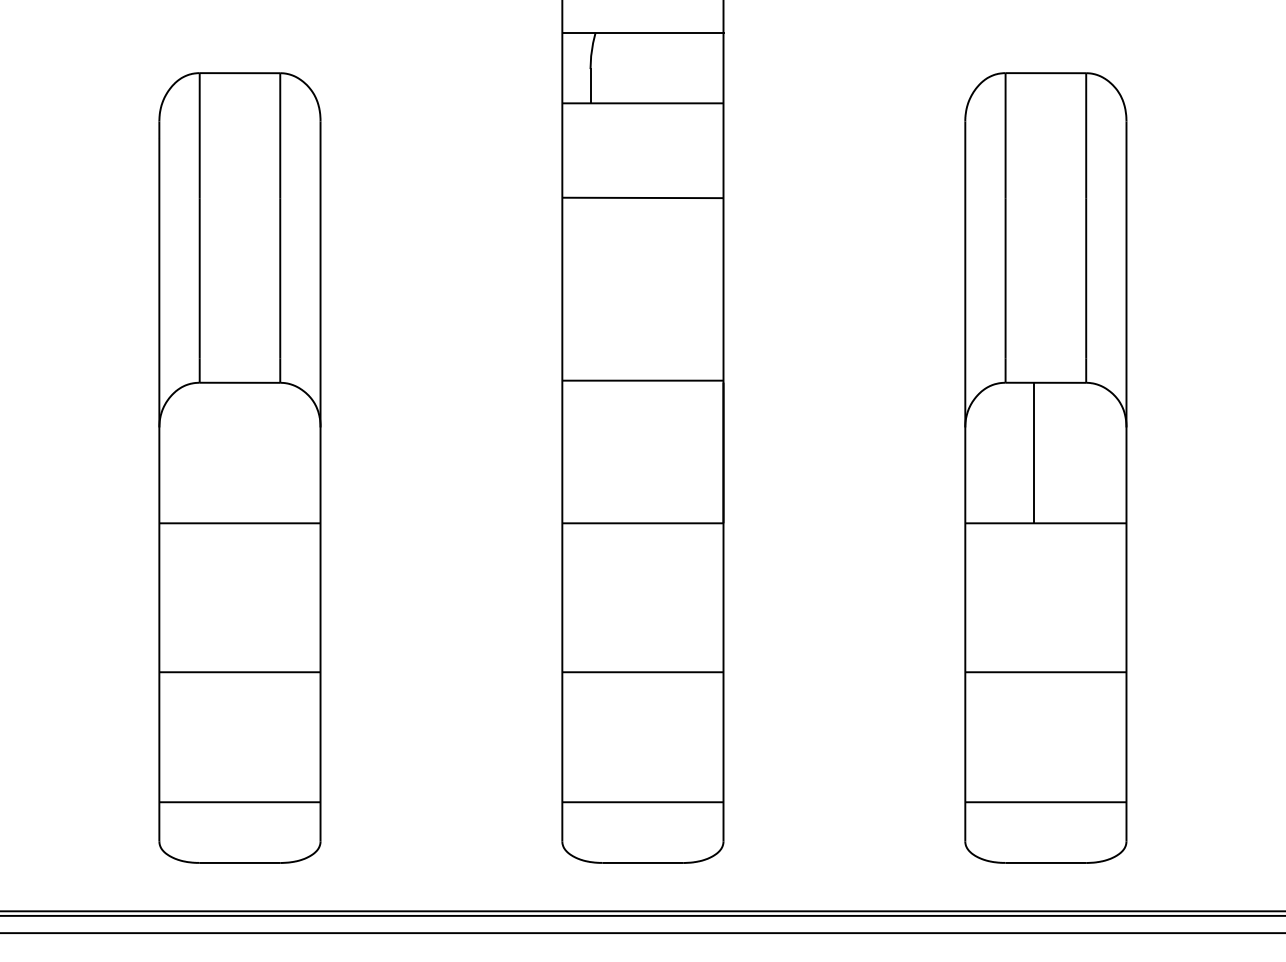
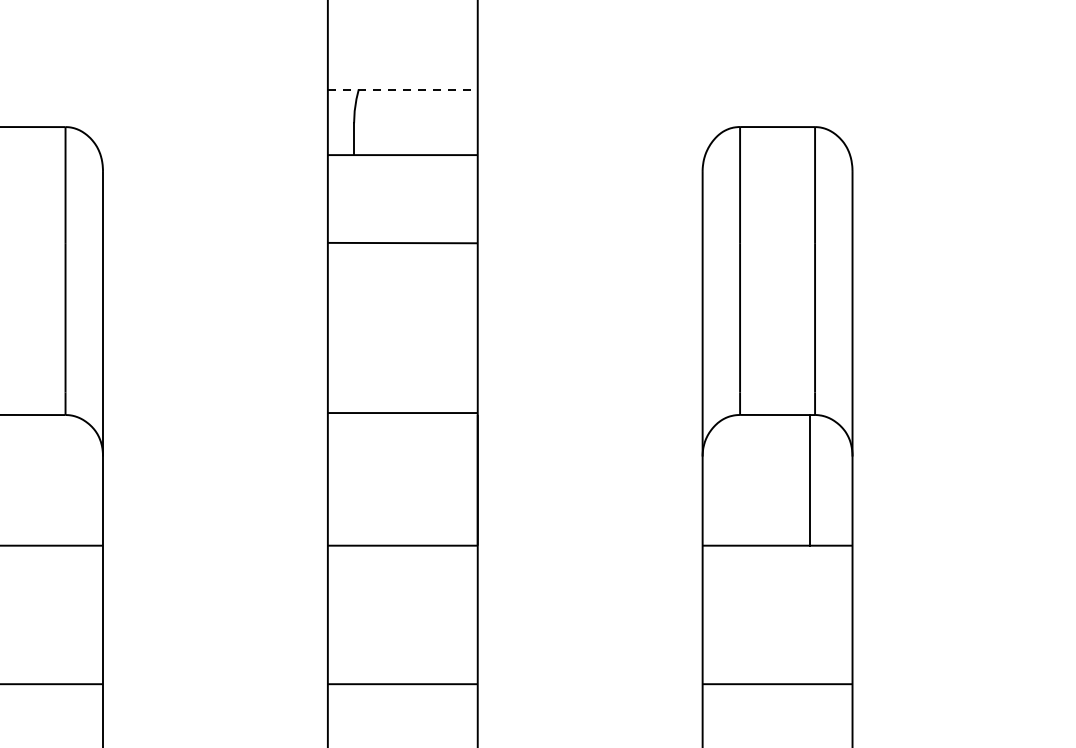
line: (643, 32) -> (403, 89), solid -> dashed
line: (1033, 452) -> (809, 479), moved

